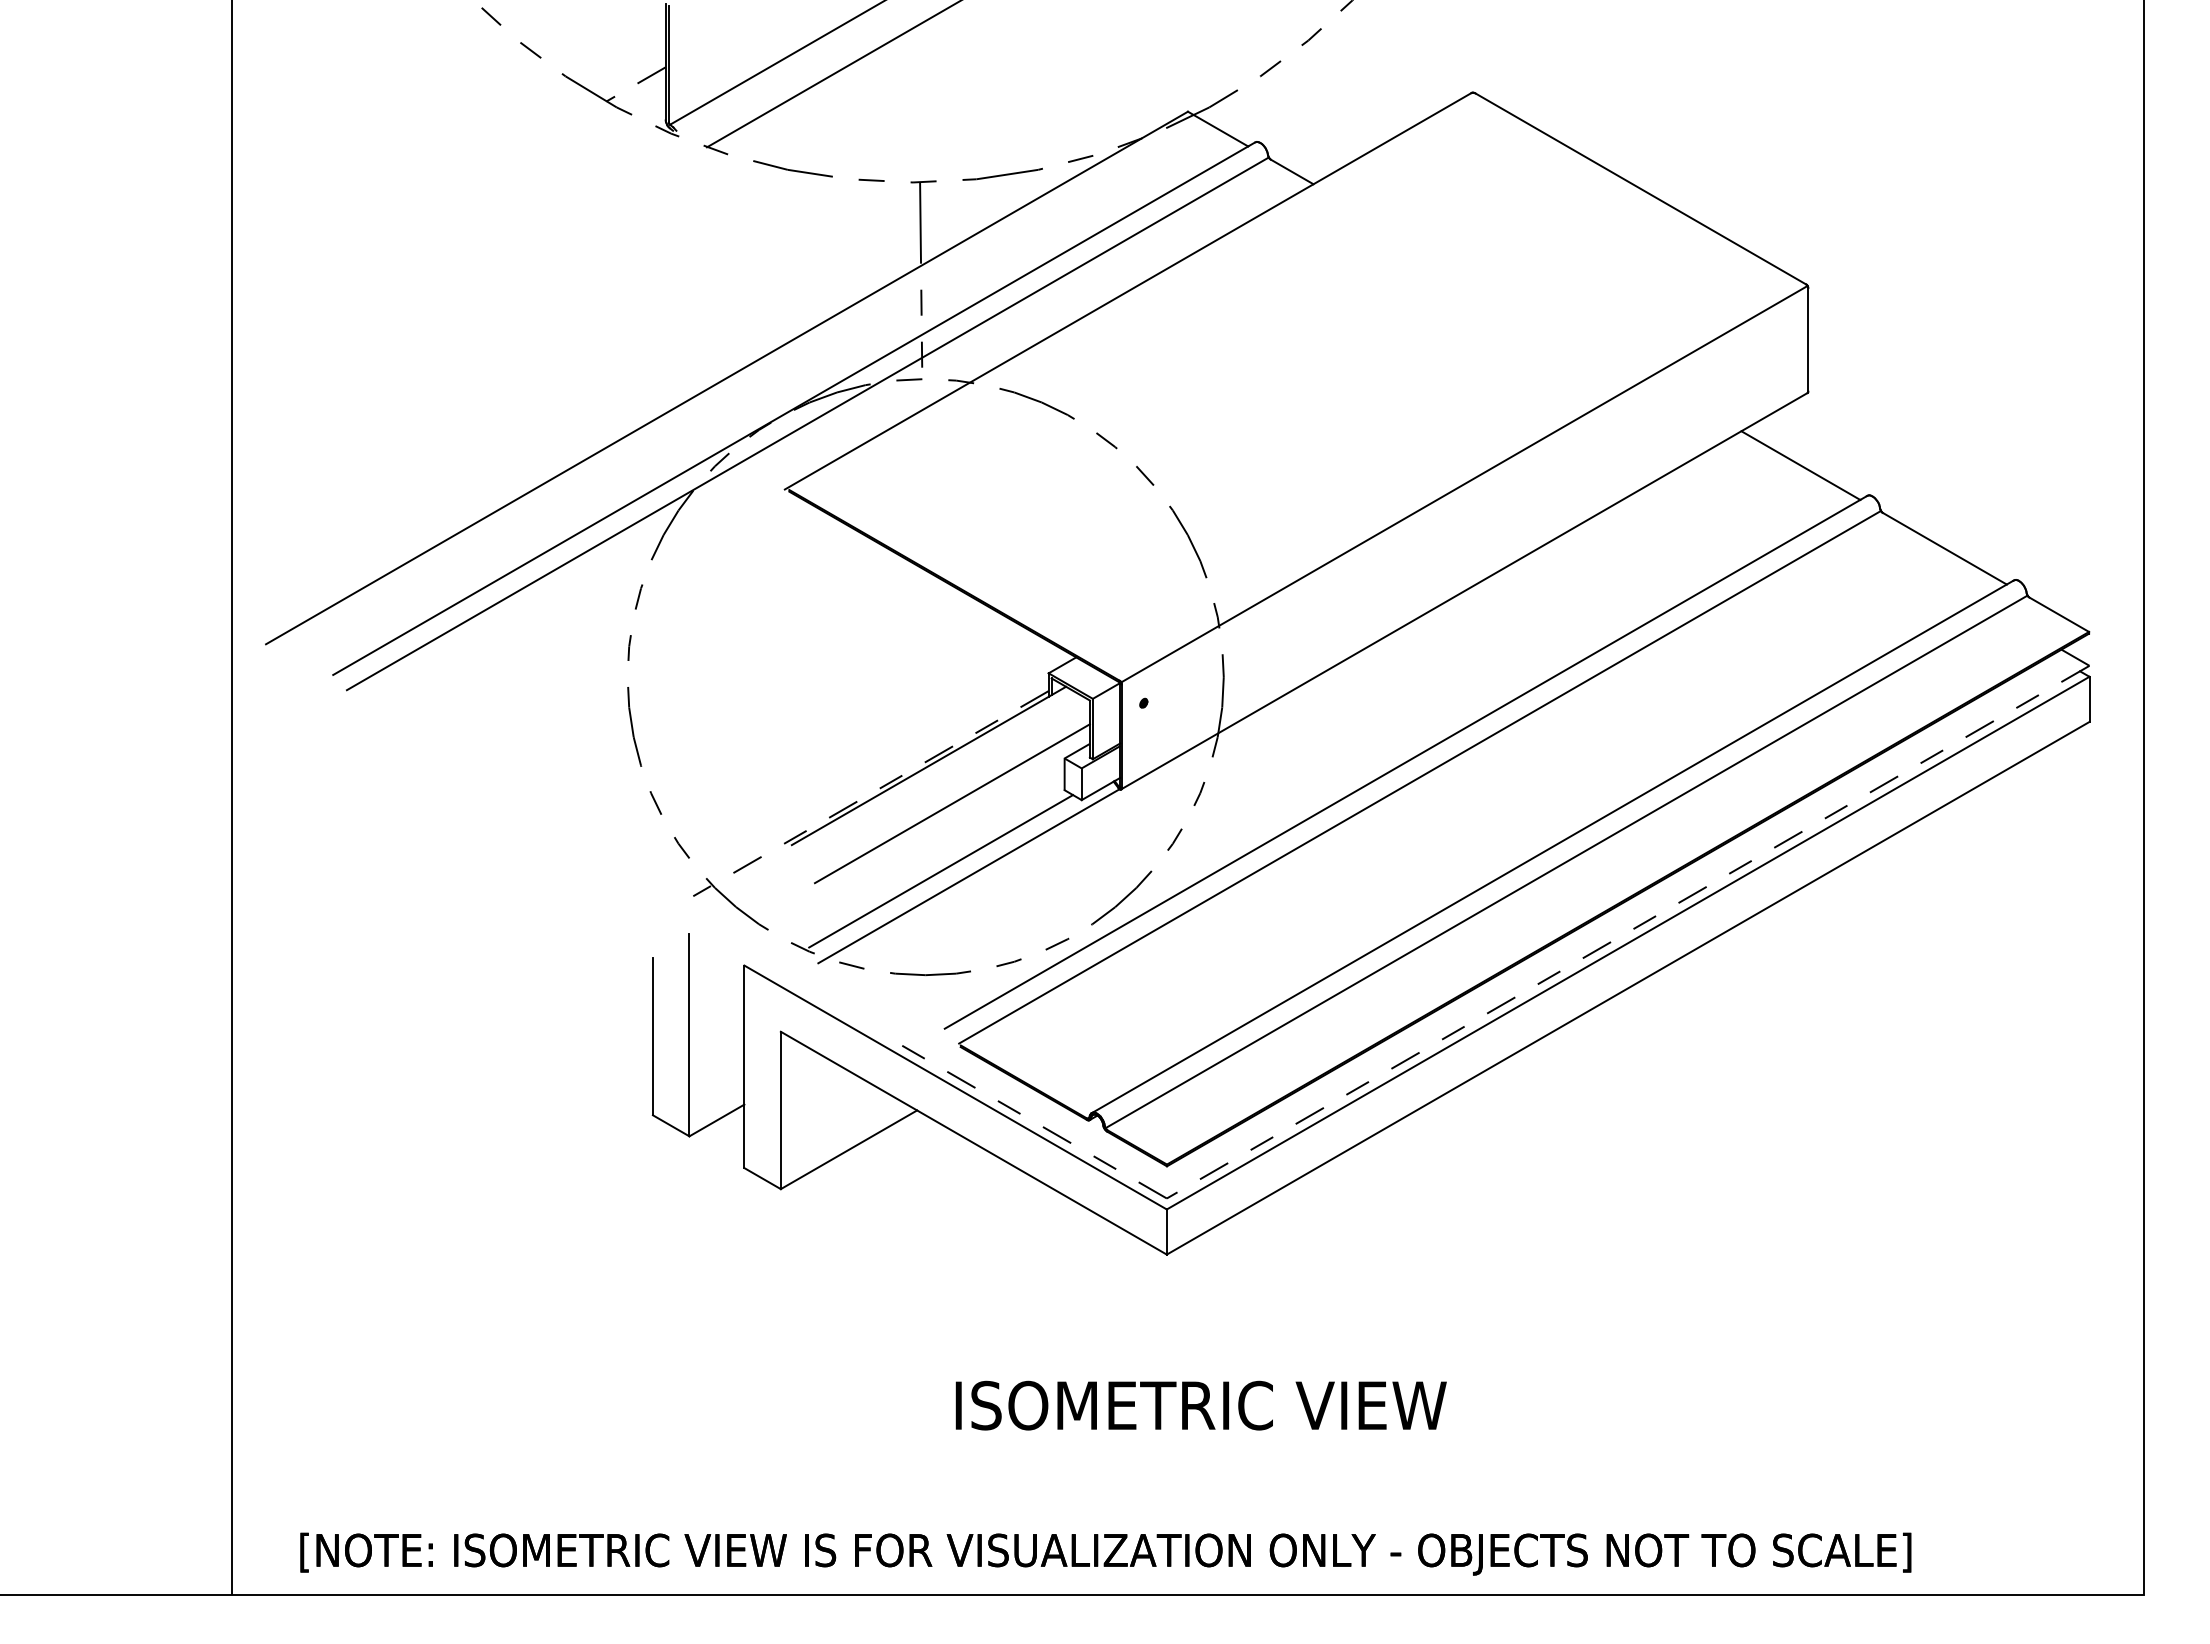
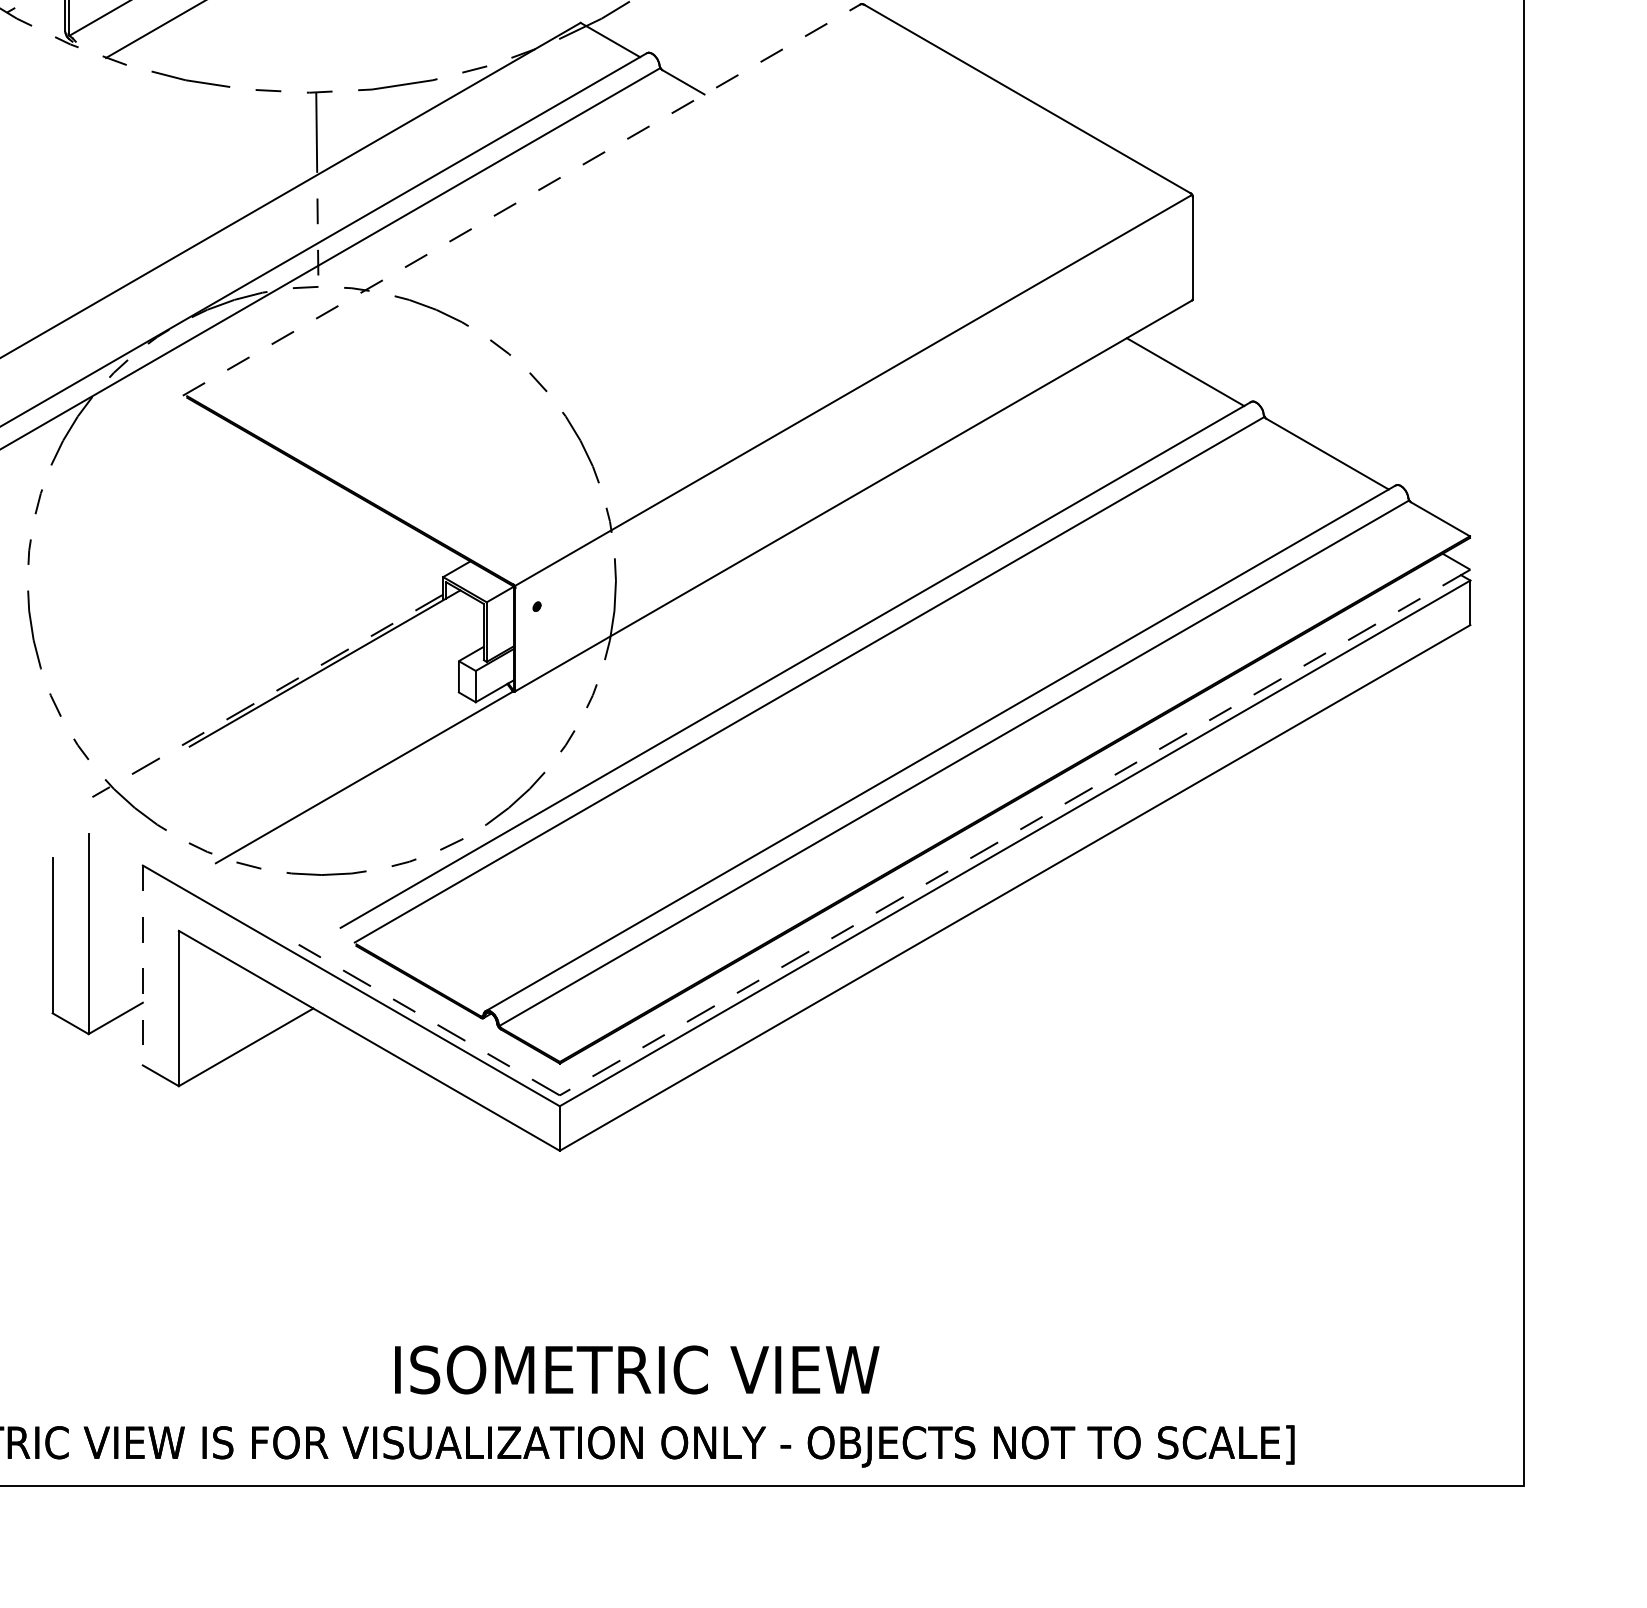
line: (1128, 291) -> (521, 200), solid -> dashed
line: (951, 803) -> (347, 705), removed
line: (941, 871) -> (337, 772), removed
line: (744, 1067) -> (142, 966), solid -> dashed
text: (1200, 1405) -> (636, 1369), moved

